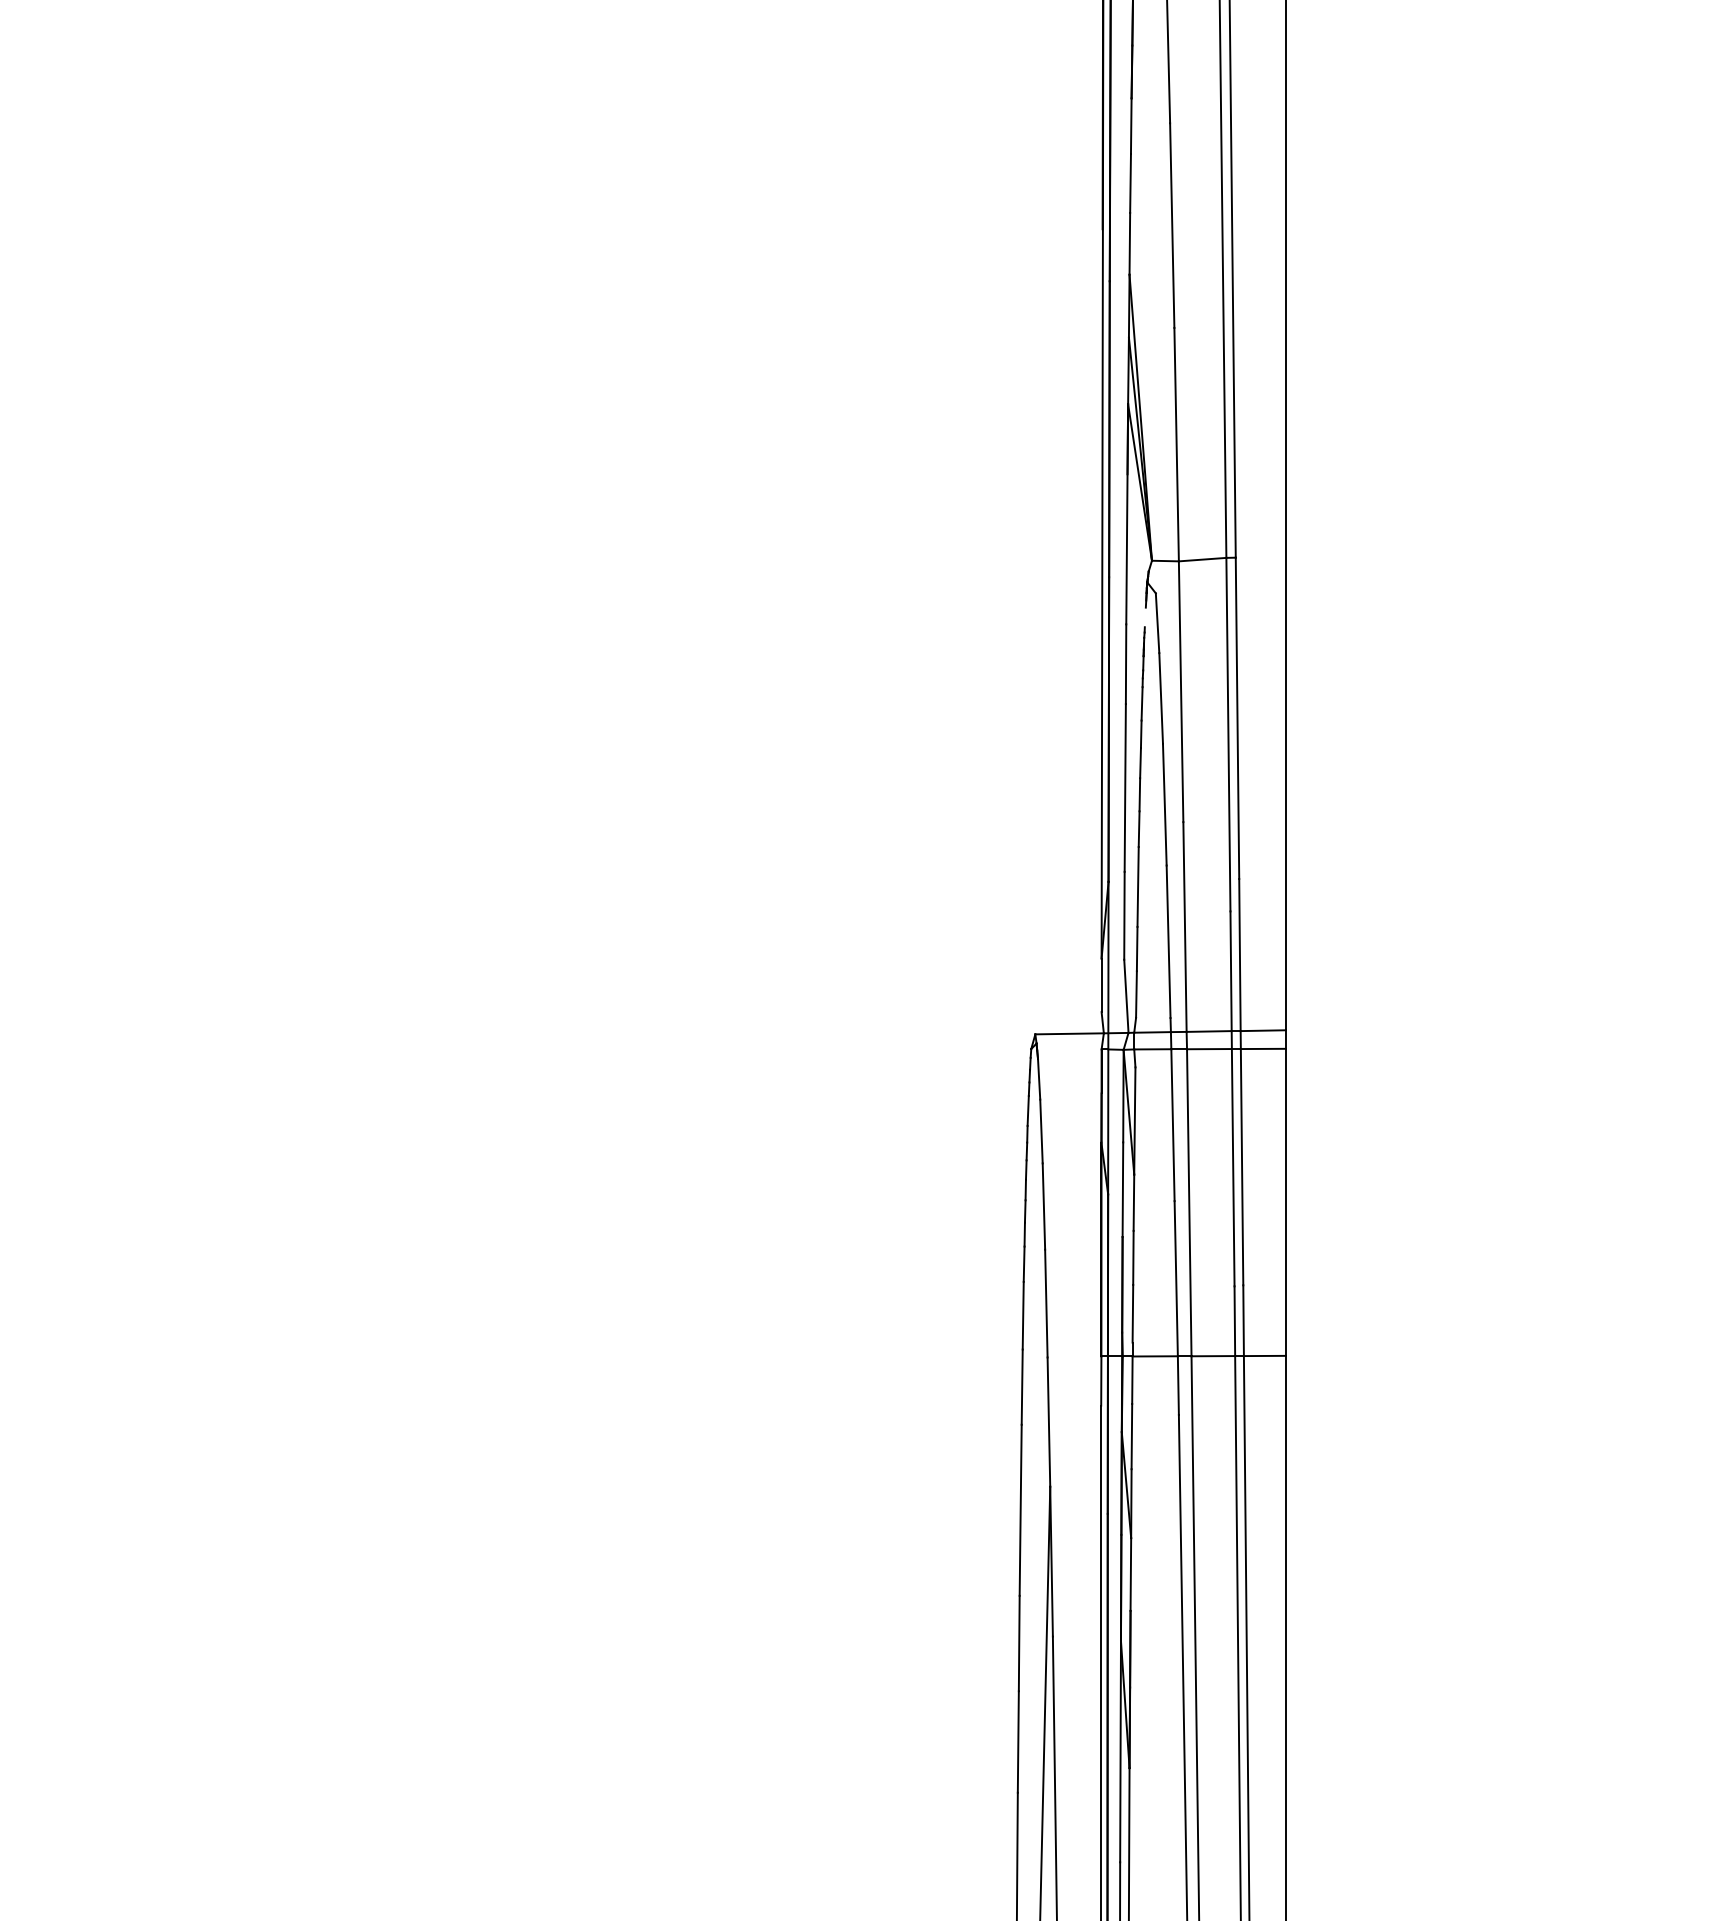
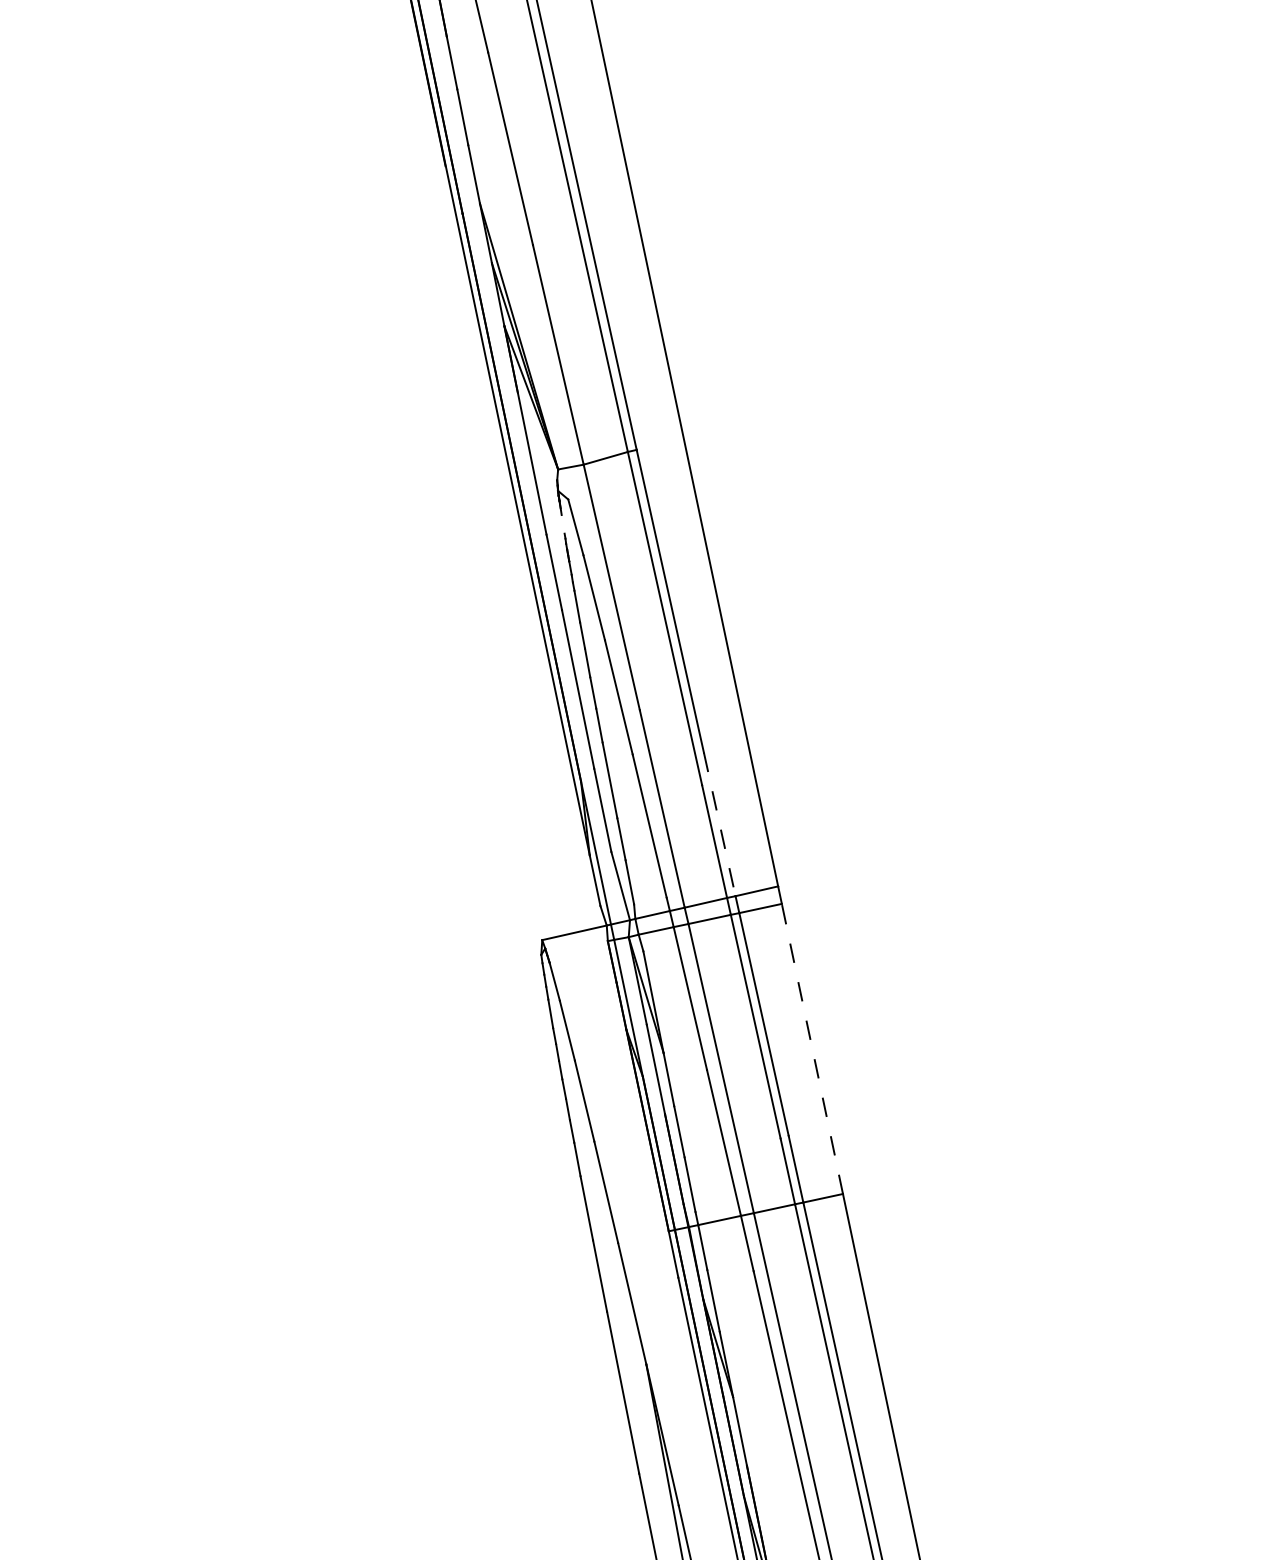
line: (1239, 955) -> (719, 824), solid -> dashed
line: (1285, 1202) -> (812, 1049), solid -> dashed

